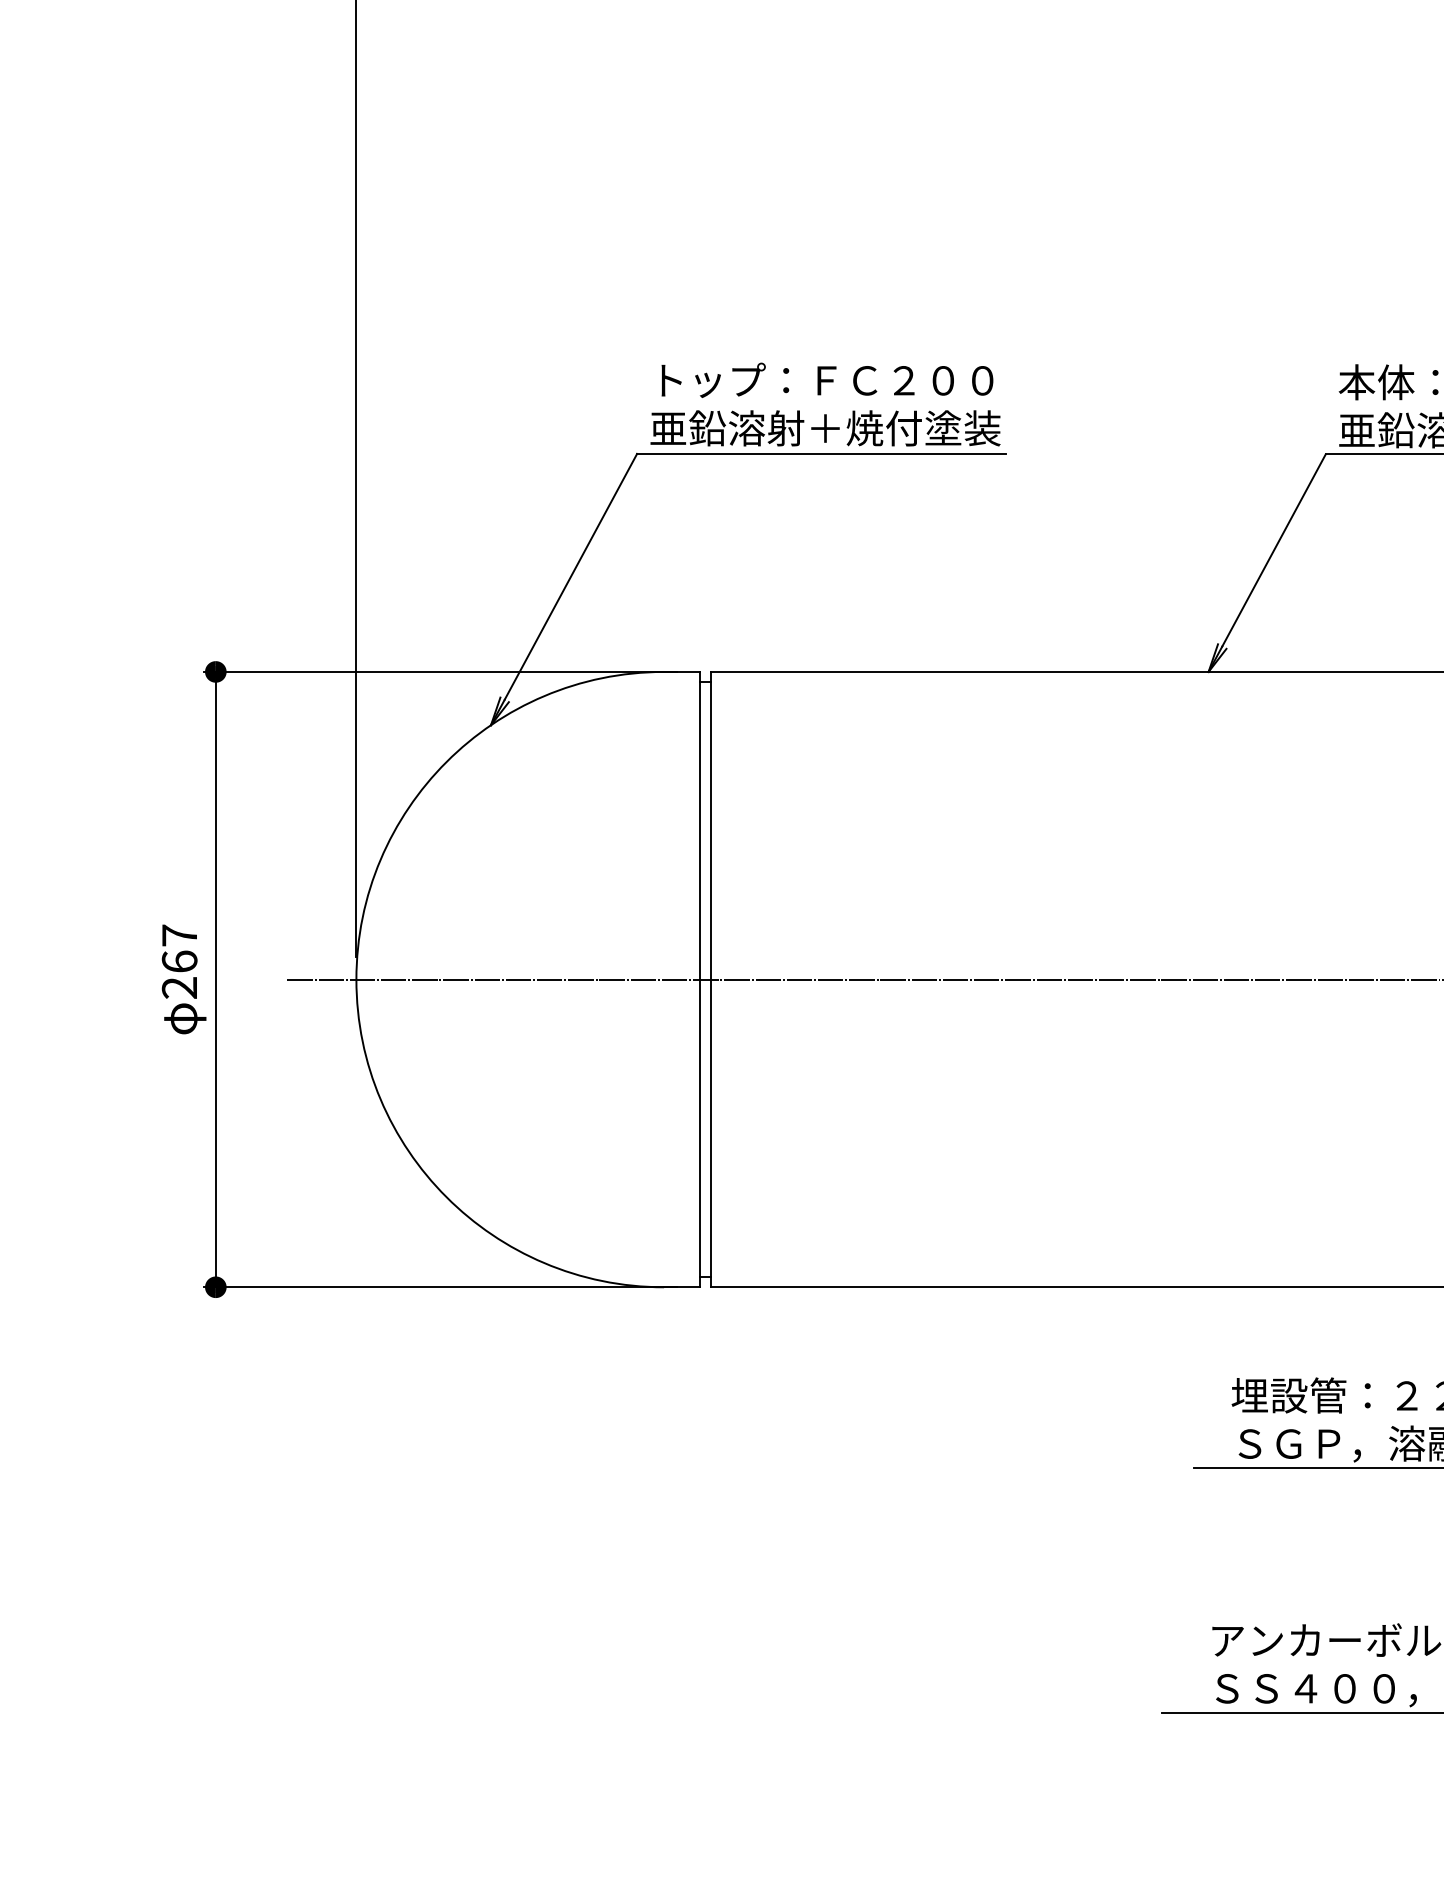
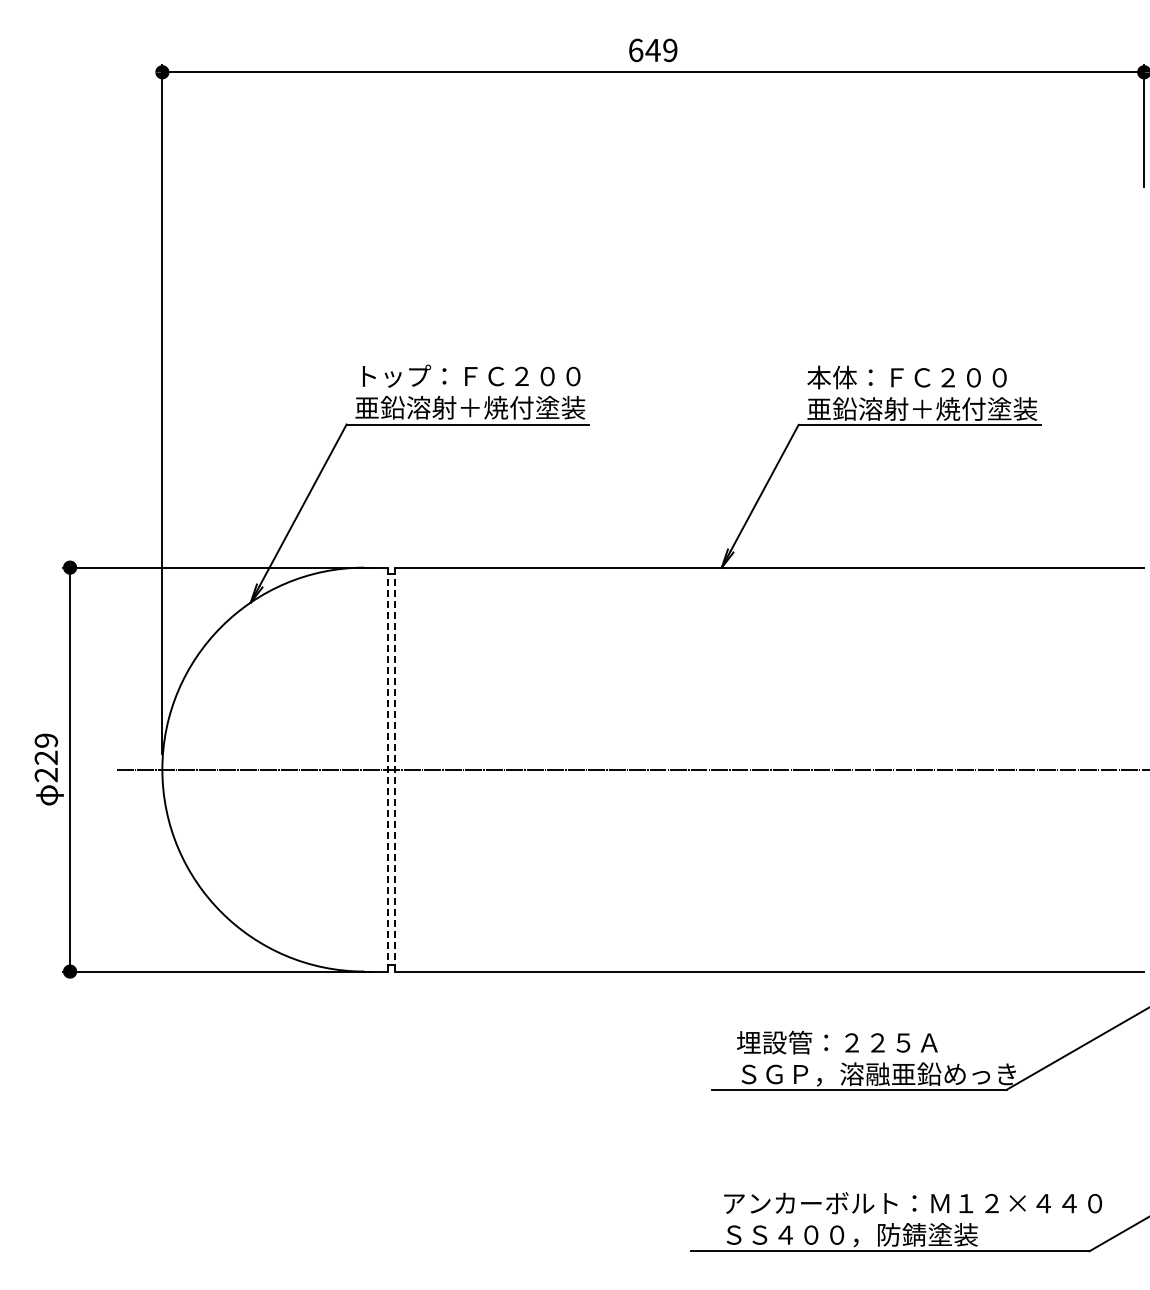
text: (179, 947) -> (46, 748), 267 -> 229
line: (699, 979) -> (387, 769), solid -> dashed
line: (711, 979) -> (395, 769), solid -> dashed

